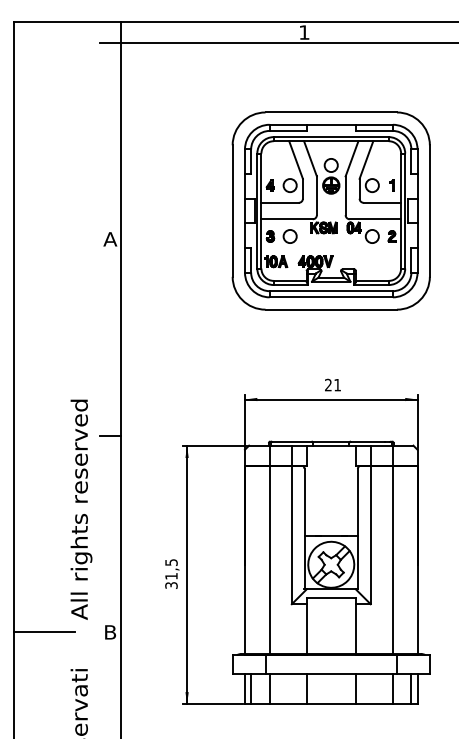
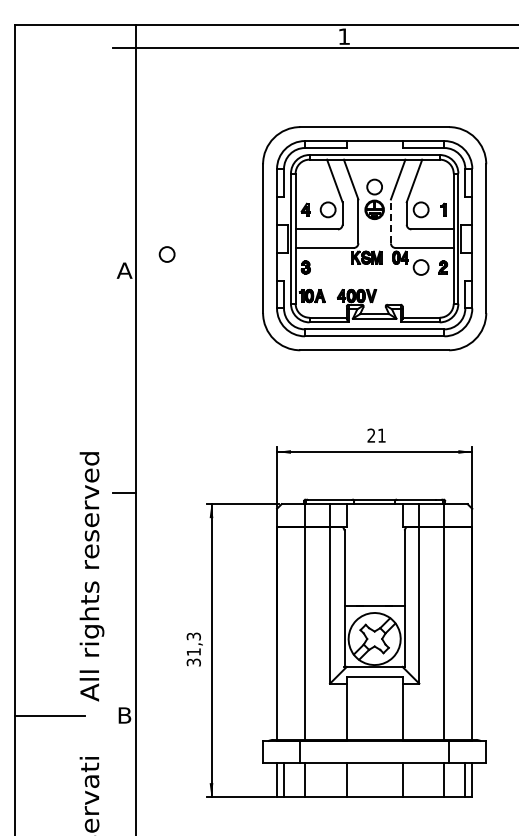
line: (345, 195) -> (390, 221), solid -> dashed
circle: (289, 236) -> (166, 254), moved
text: (171, 562) -> (193, 636), 31,5 -> 31,3

